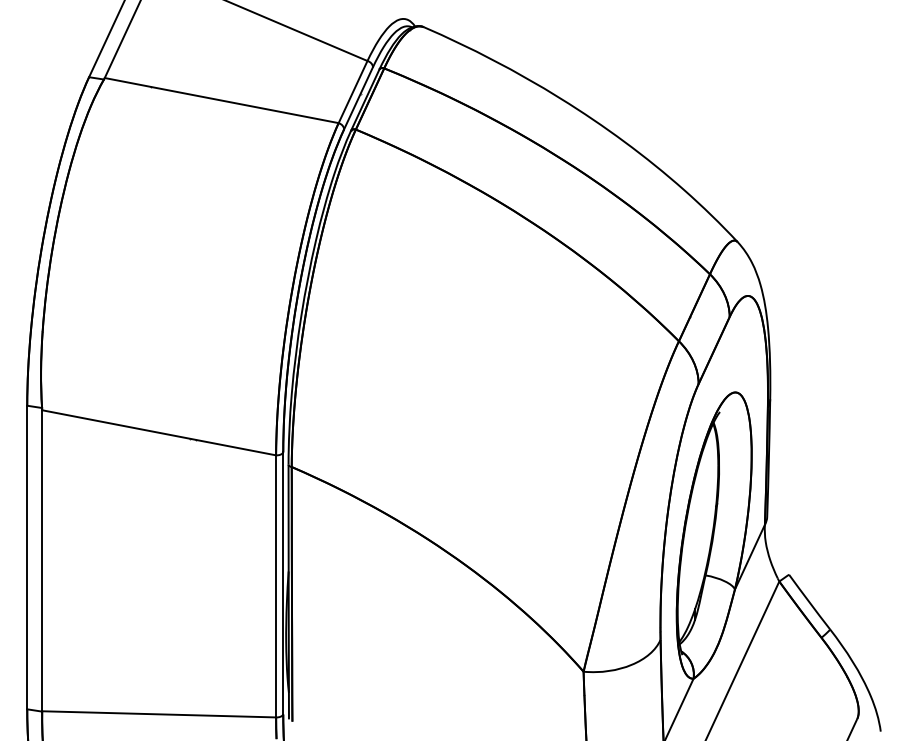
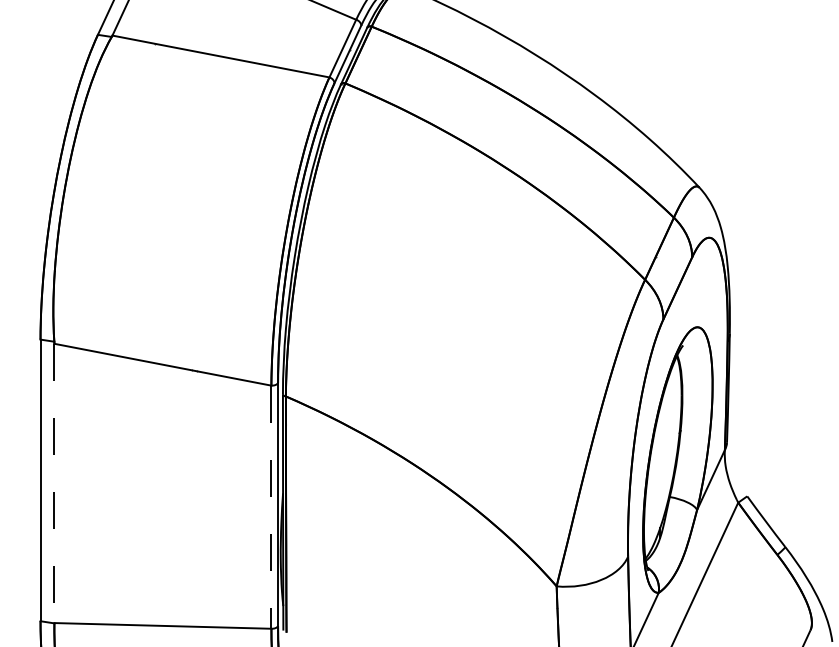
line: (42, 560) -> (54, 483), solid -> dashed
line: (276, 586) -> (271, 507), solid -> dashed

